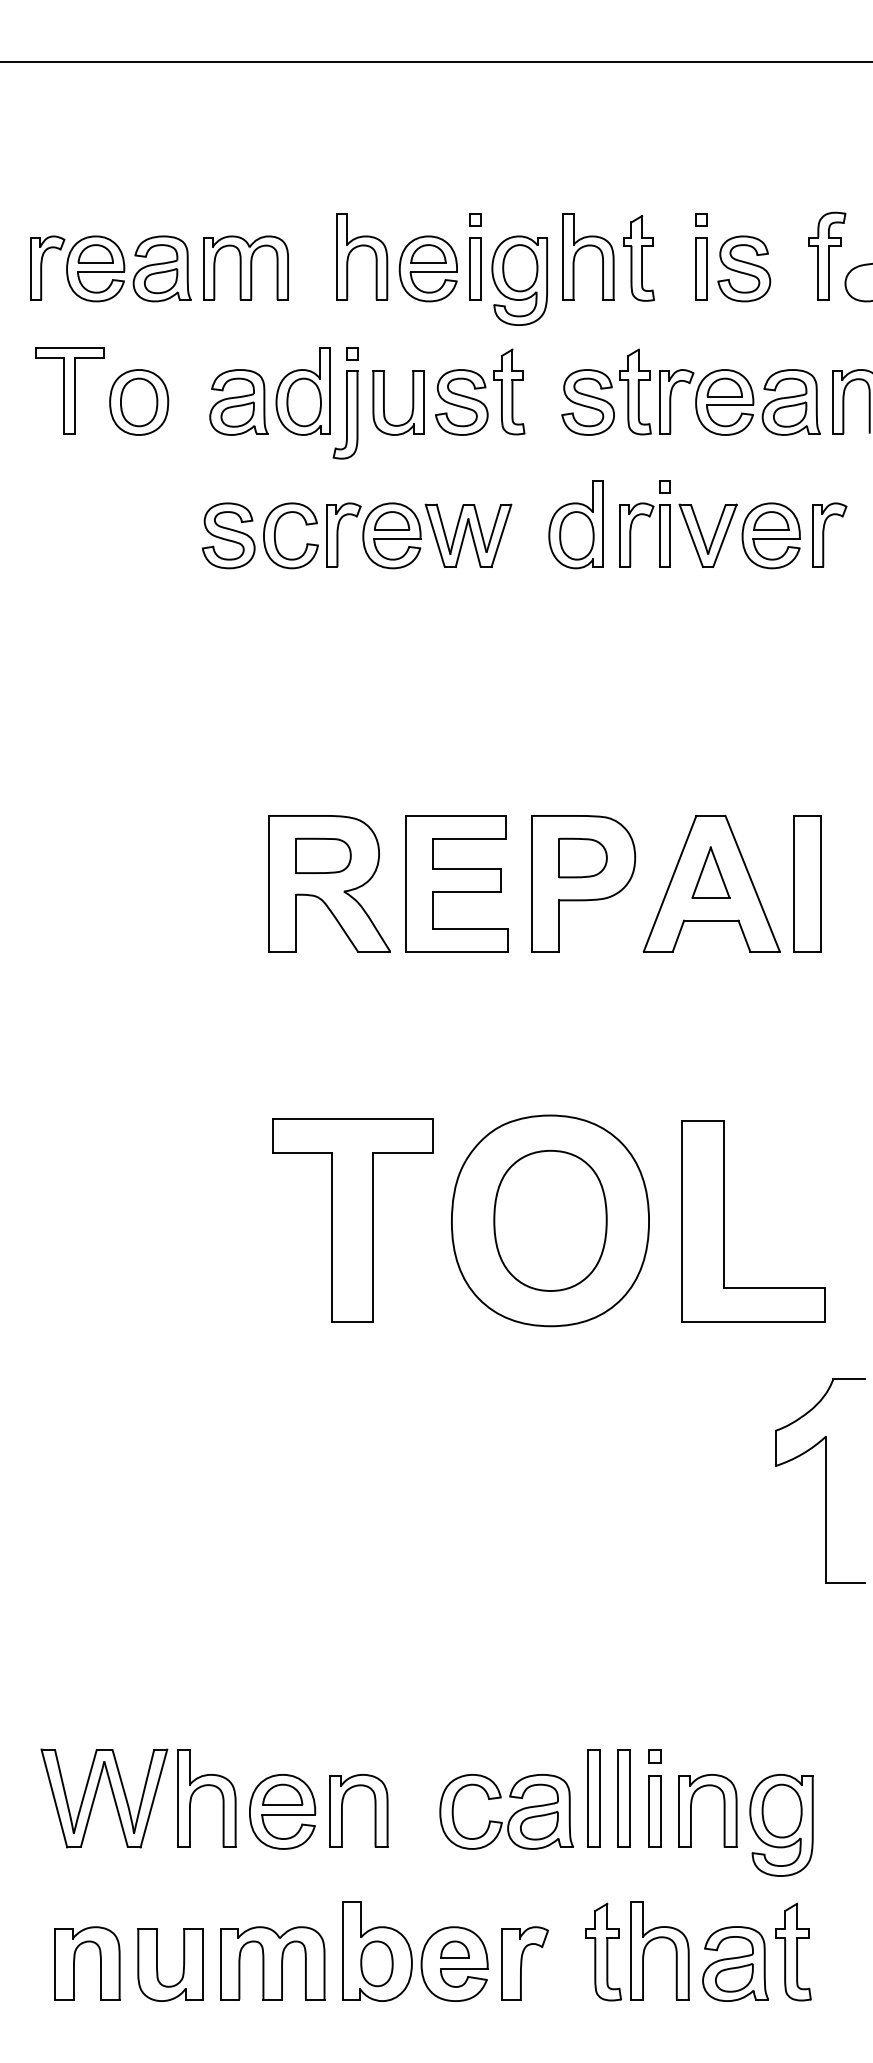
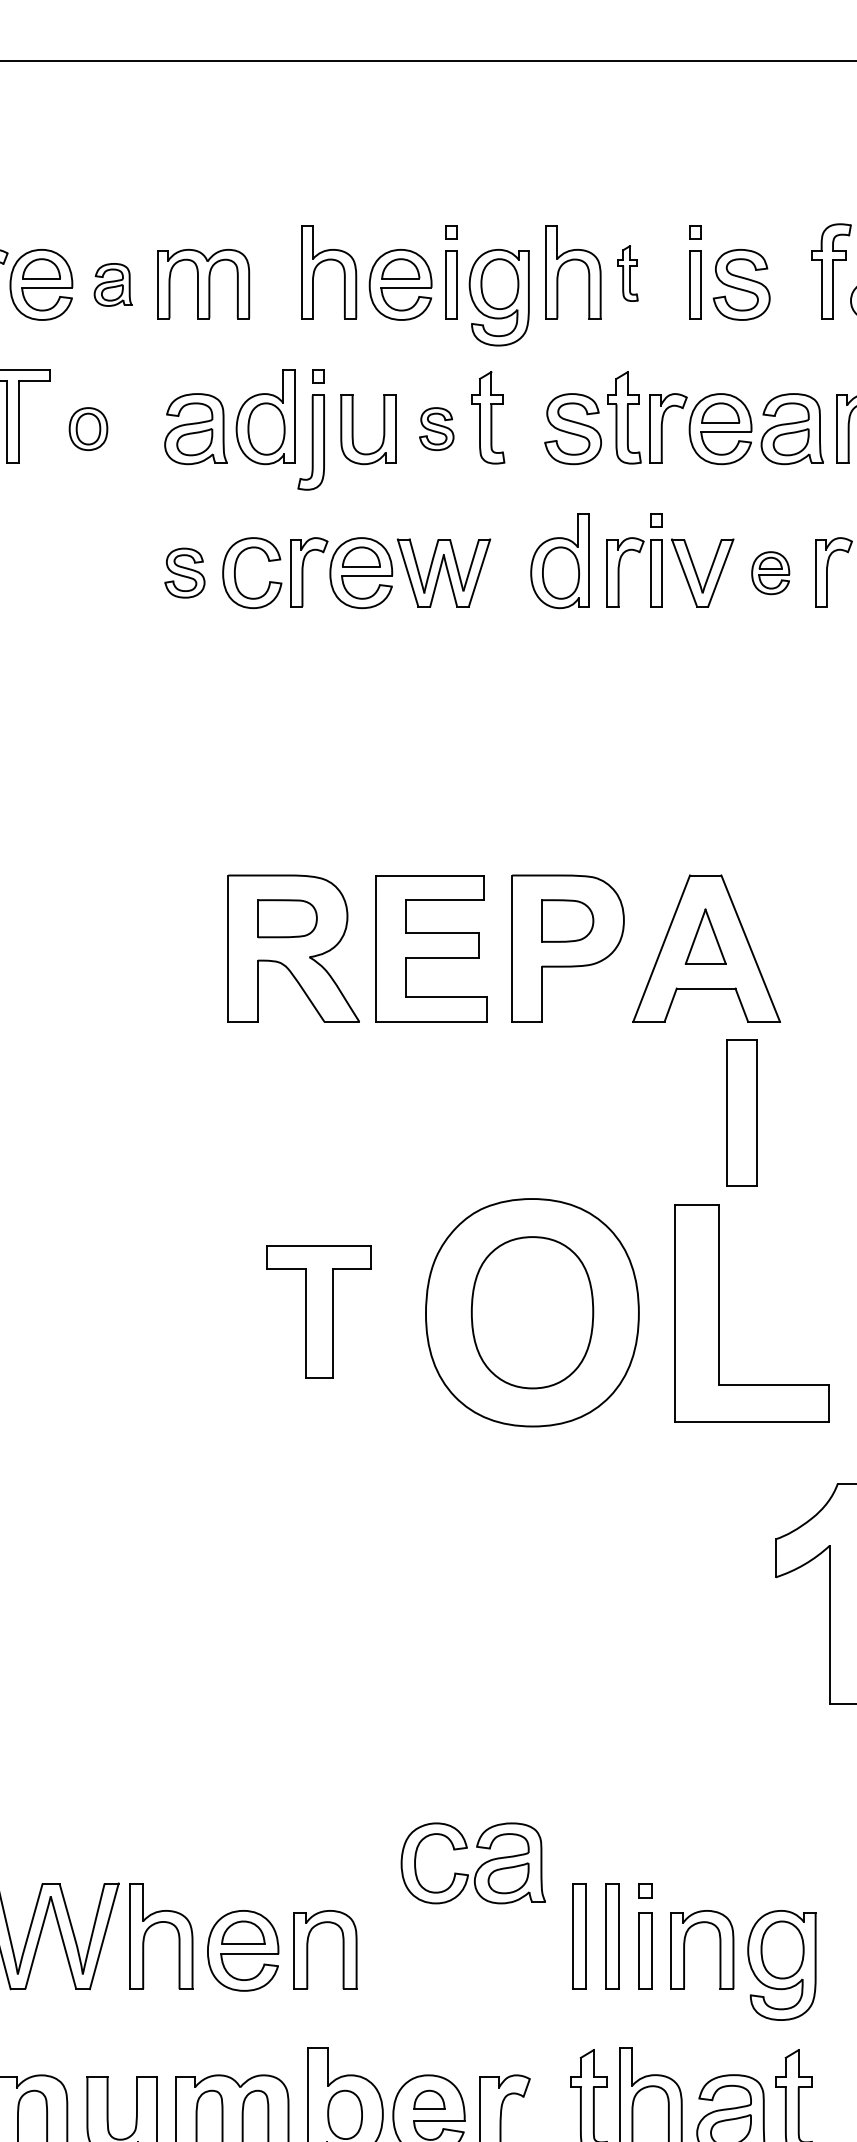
part: (638, 258) -> (627, 273), size x0.6
part: (161, 268) -> (112, 284), size x0.6
part: (139, 402) -> (88, 429), size x0.6
part: (461, 402) -> (436, 429), size x0.6
part: (228, 535) -> (184, 572), size x0.7
part: (770, 535) -> (770, 572), size x0.6
part: (807, 883) -> (741, 1112), moved
part: (352, 1220) -> (318, 1312), size x0.6
part: (511, 1815) -> (478, 1867), moved

